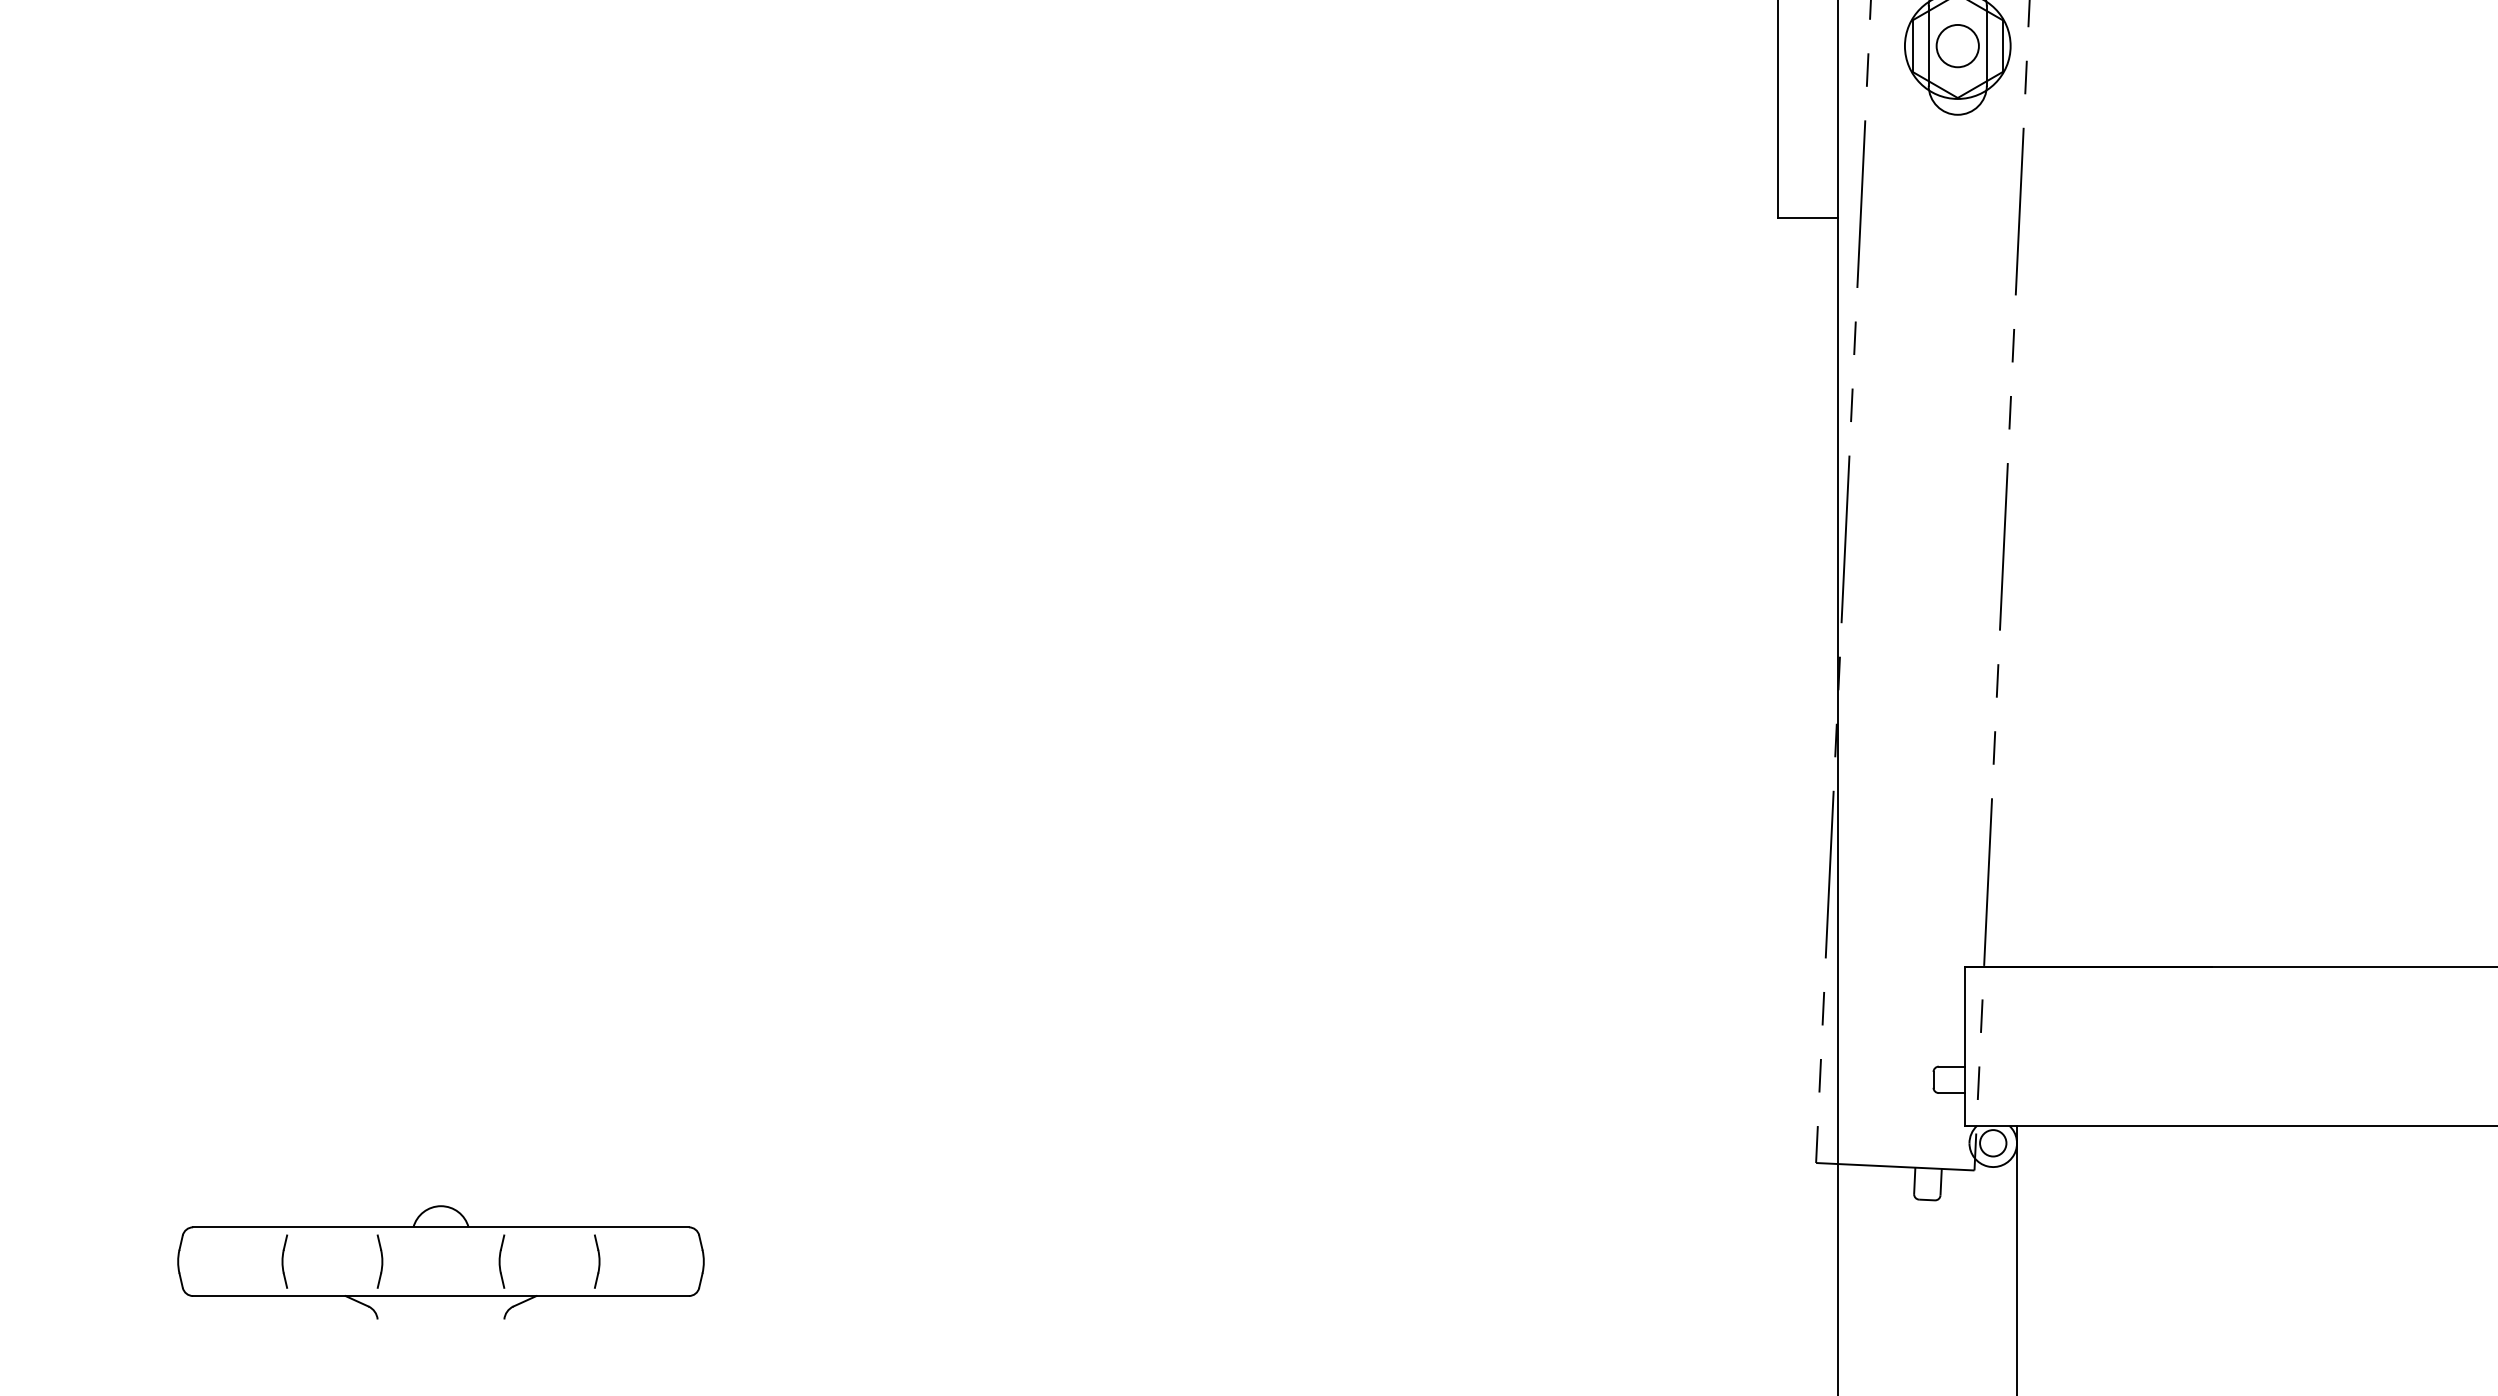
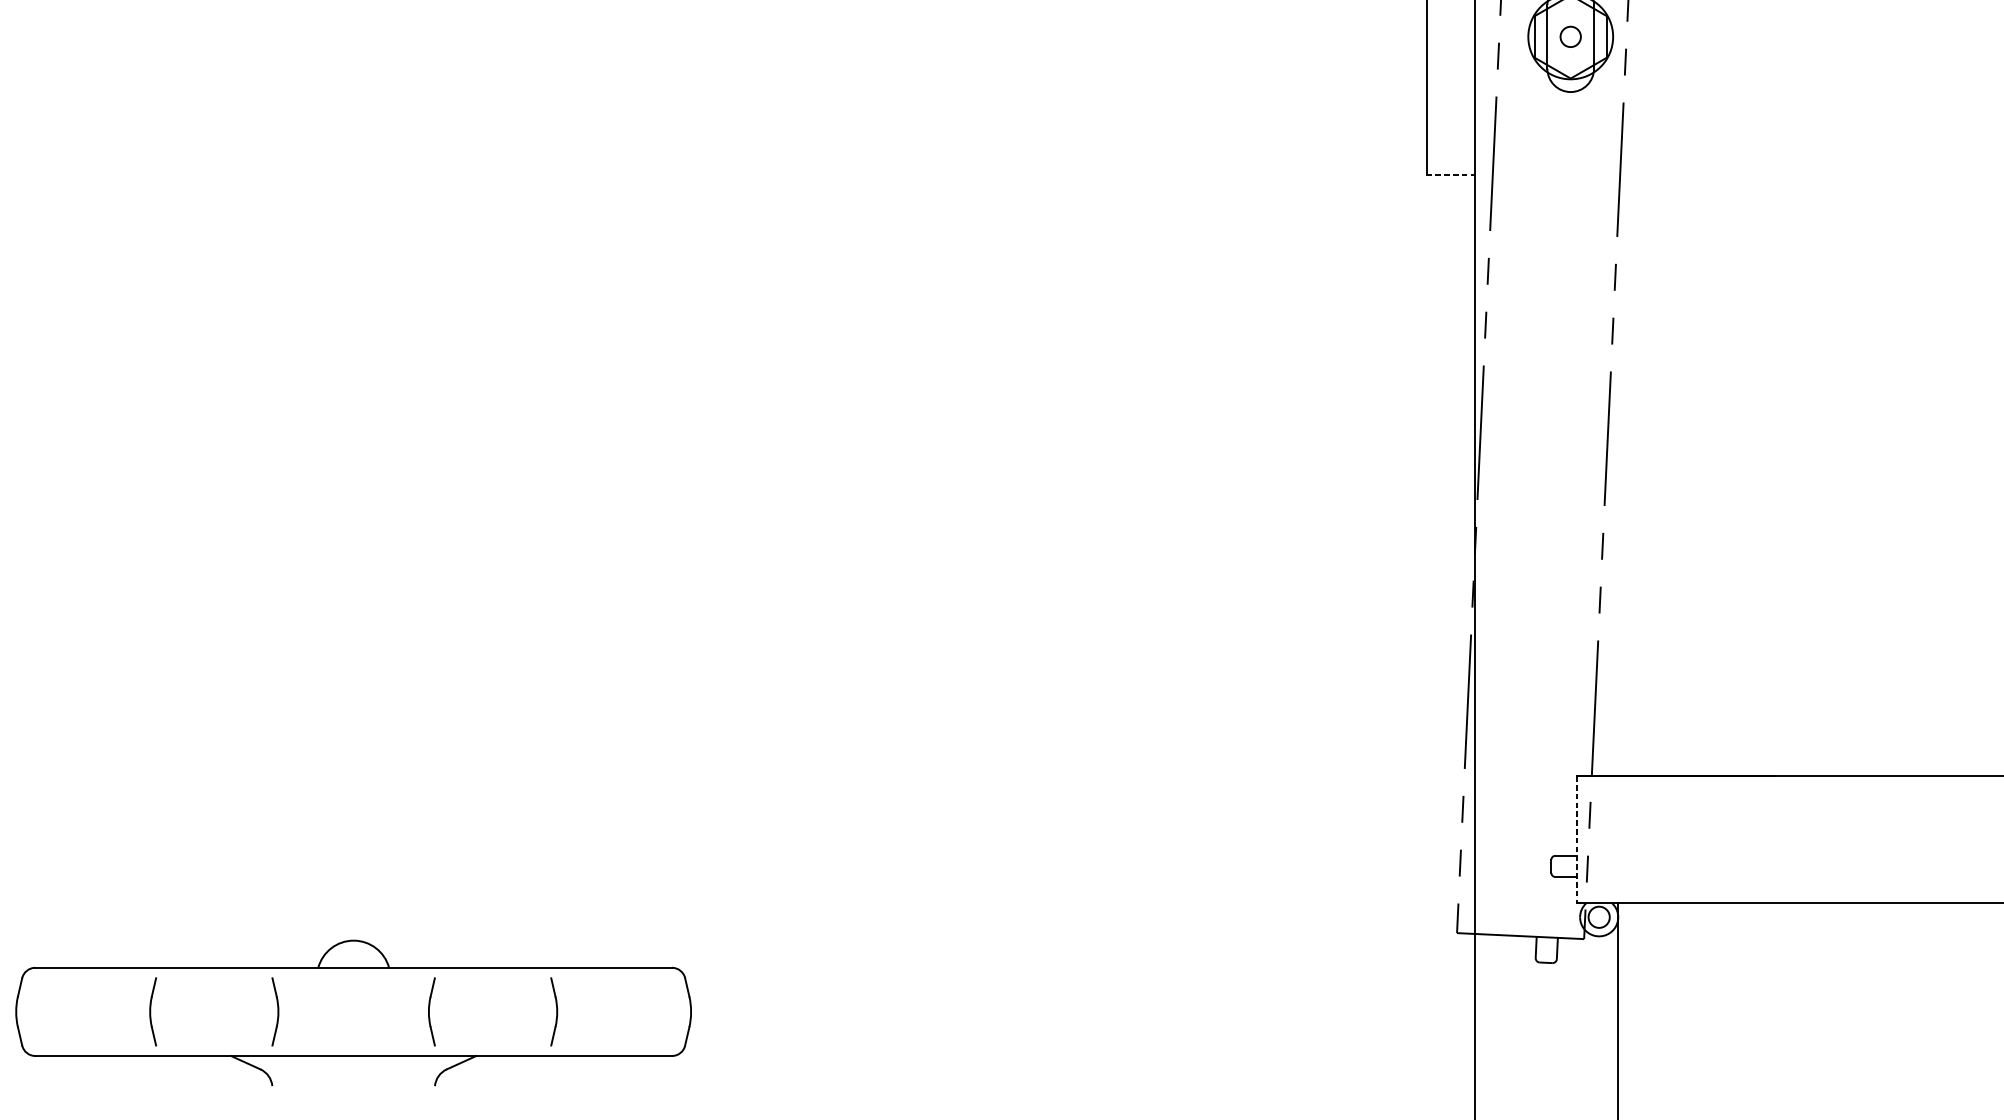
circle: (1957, 45) -> (1570, 36), size x0.6
line: (1808, 217) -> (1450, 174), solid -> dashed
line: (1965, 1047) -> (1576, 840), solid -> dashed
part: (440, 1262) -> (353, 1012), size x1.6

